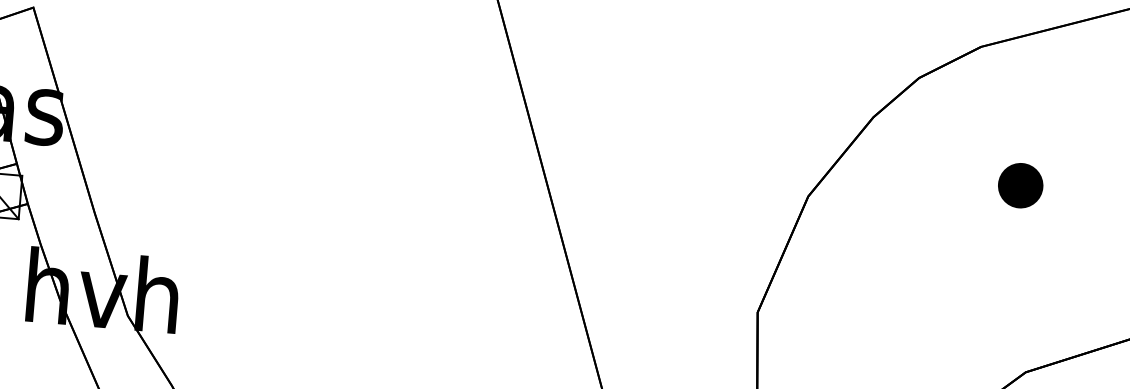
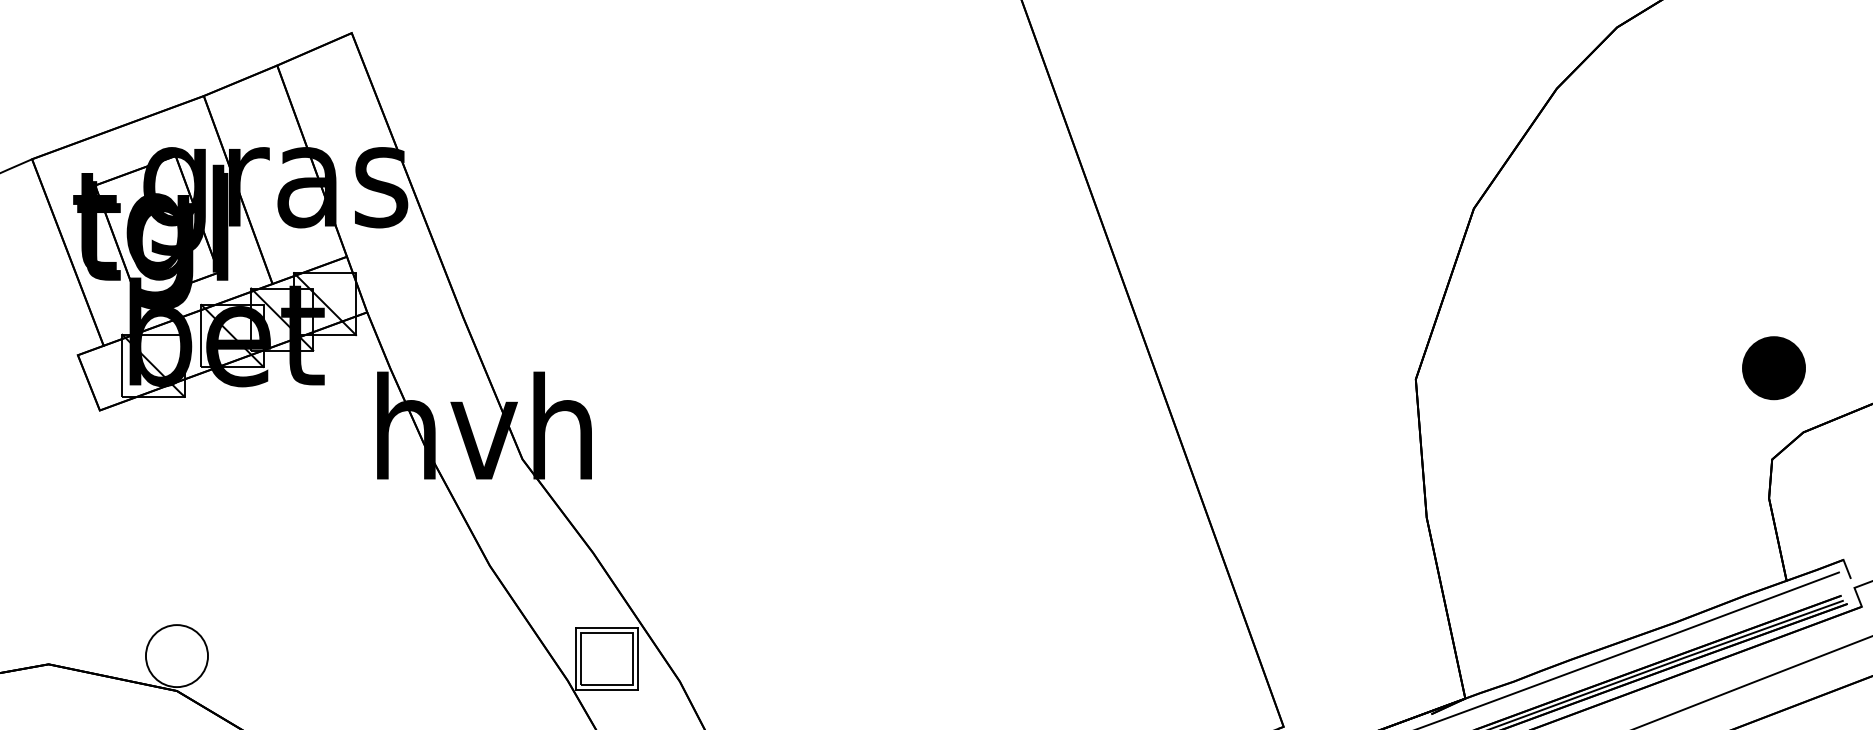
part: (1020, 185) -> (1773, 368), moved

